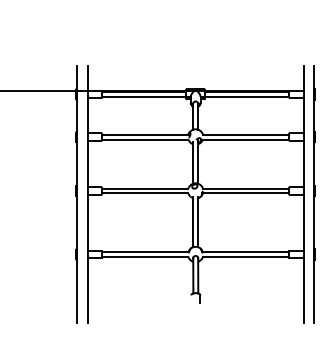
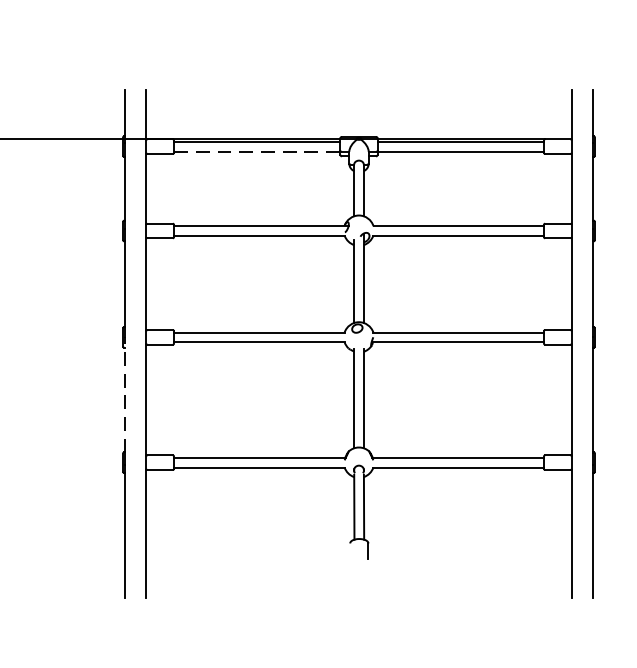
line: (144, 96) -> (257, 150), solid -> dashed
line: (77, 219) -> (125, 393), solid -> dashed

